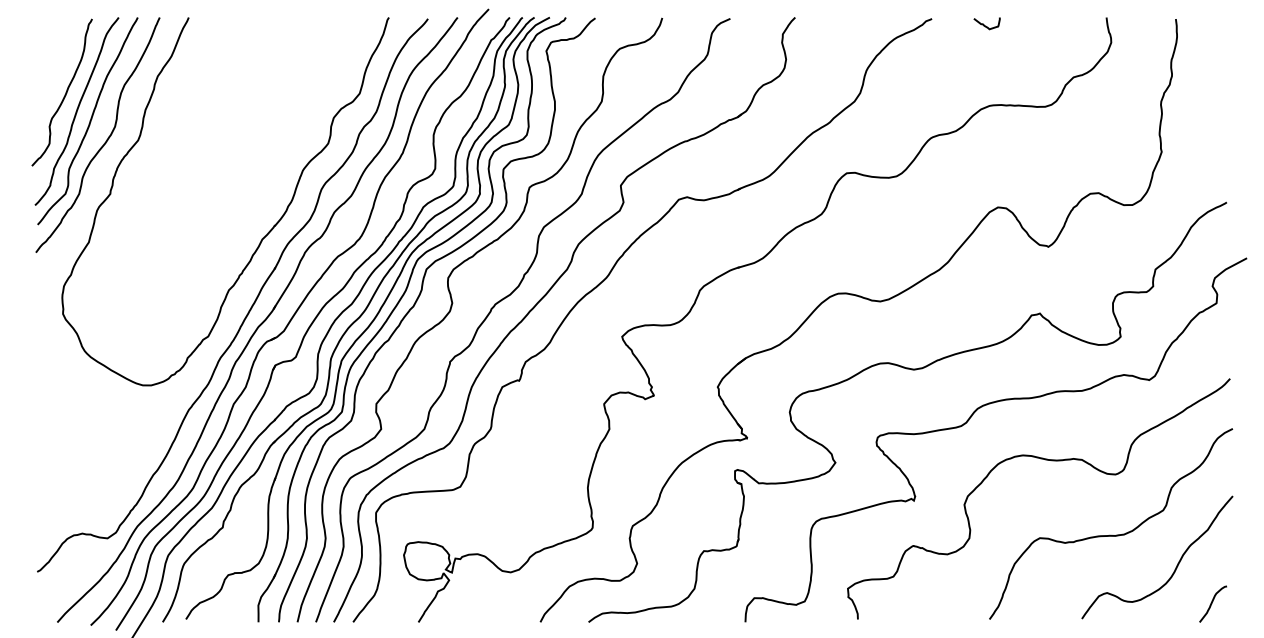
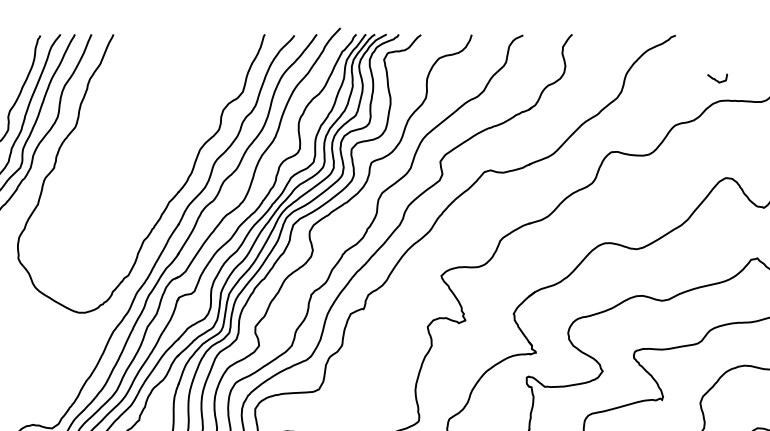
curve: (984, 24) -> (715, 79), moved

